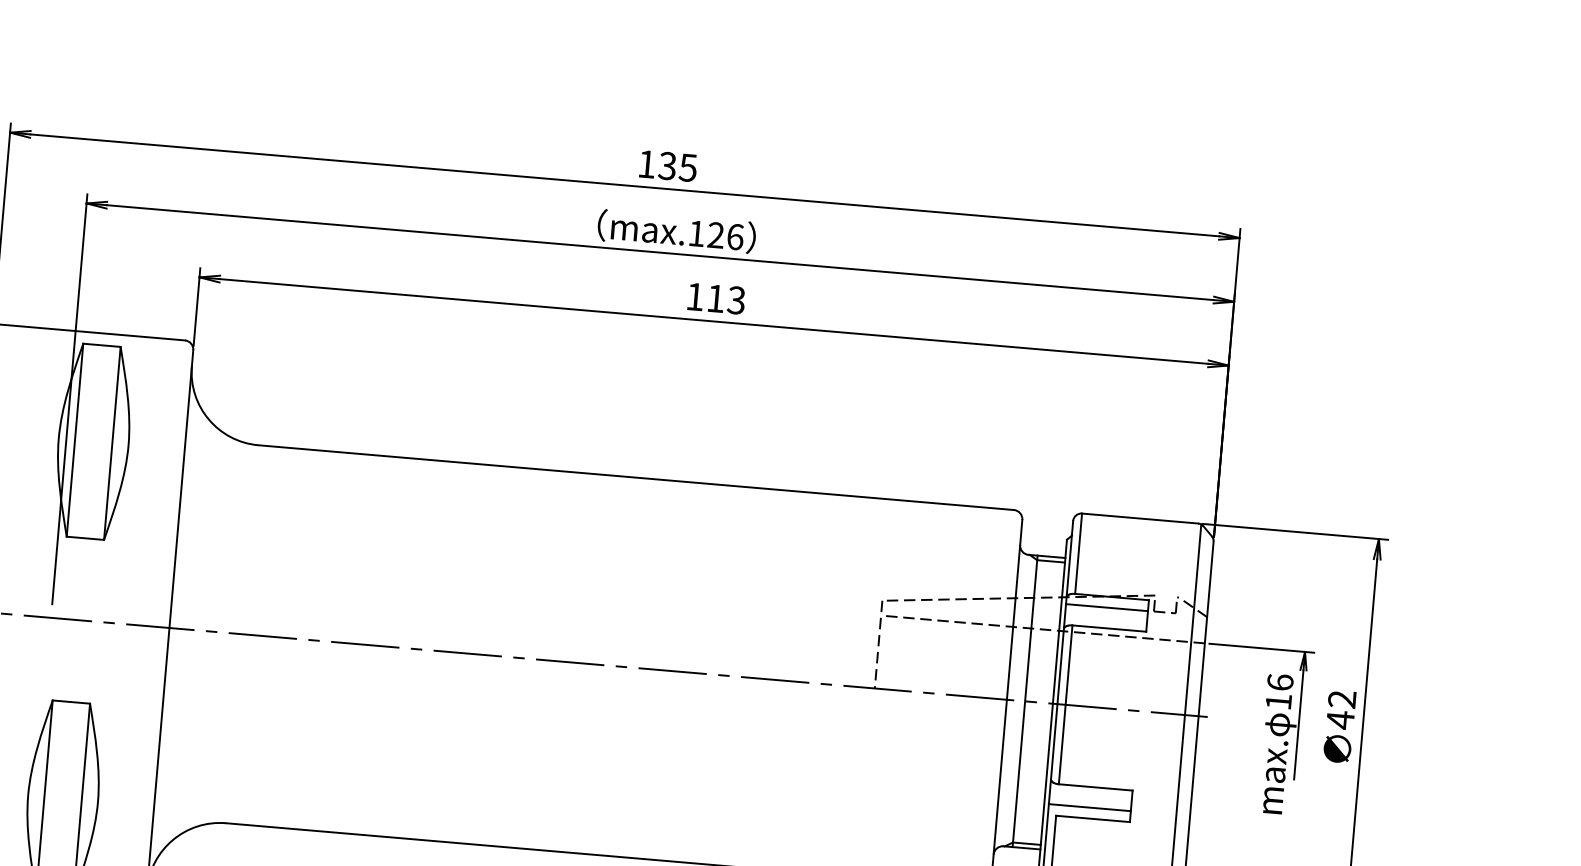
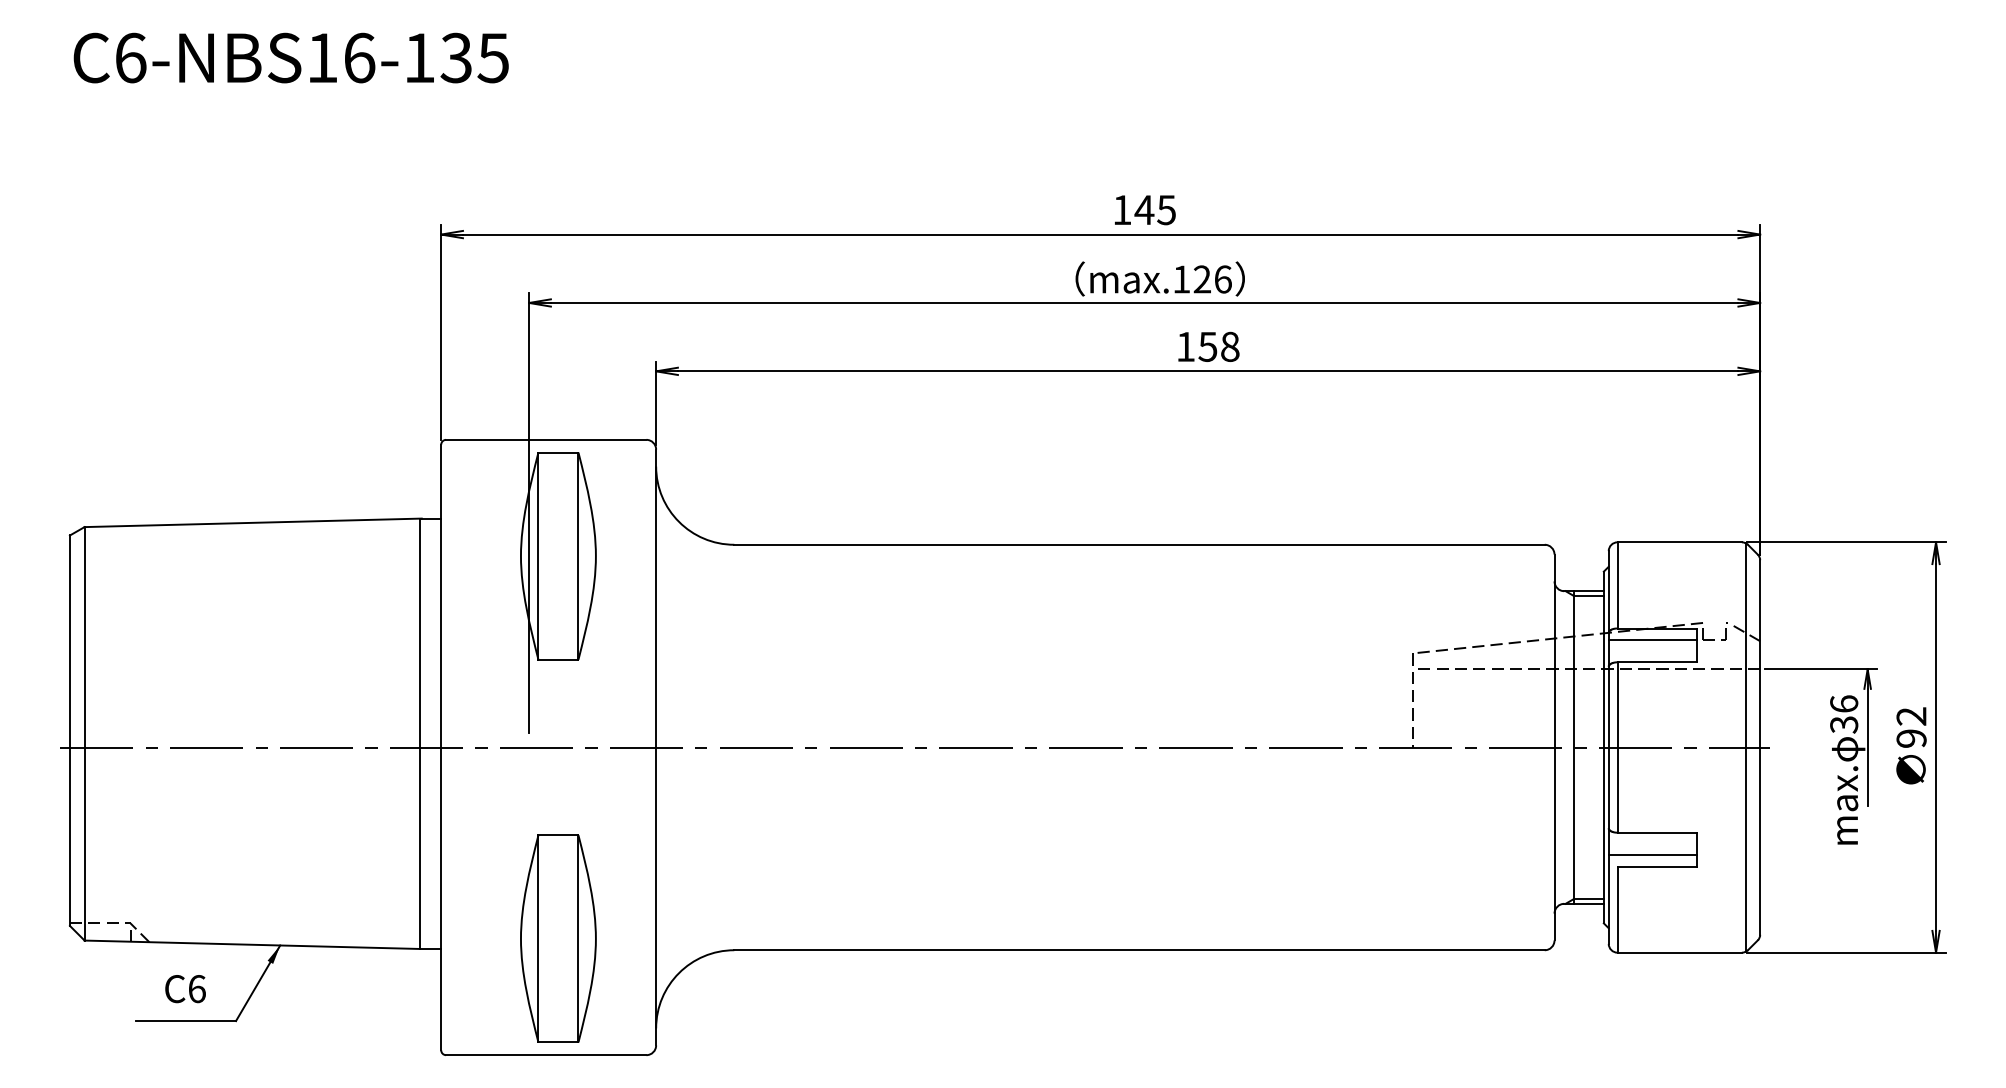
text: (667, 166) -> (1144, 210), 135 -> 145
text: (725, 299) -> (1218, 346), 113 -> 158
text: (1279, 701) -> (1844, 724), 16 -> 36
text: (1340, 719) -> (1911, 738), 42 -> 92

